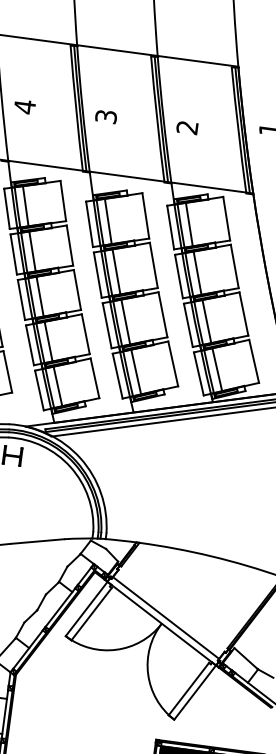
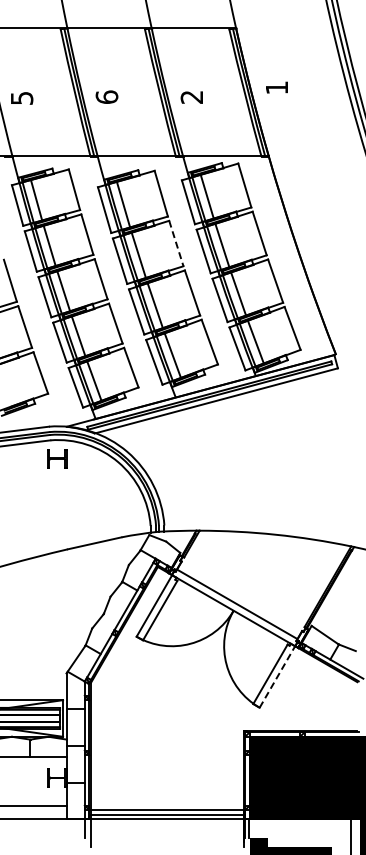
text: (25, 107) -> (22, 98), 4 -> 5
text: (105, 115) -> (106, 96), 3 -> 6
line: (153, 265) -> (176, 243), solid -> dashed
line: (195, 693) -> (277, 677), solid -> dashed

